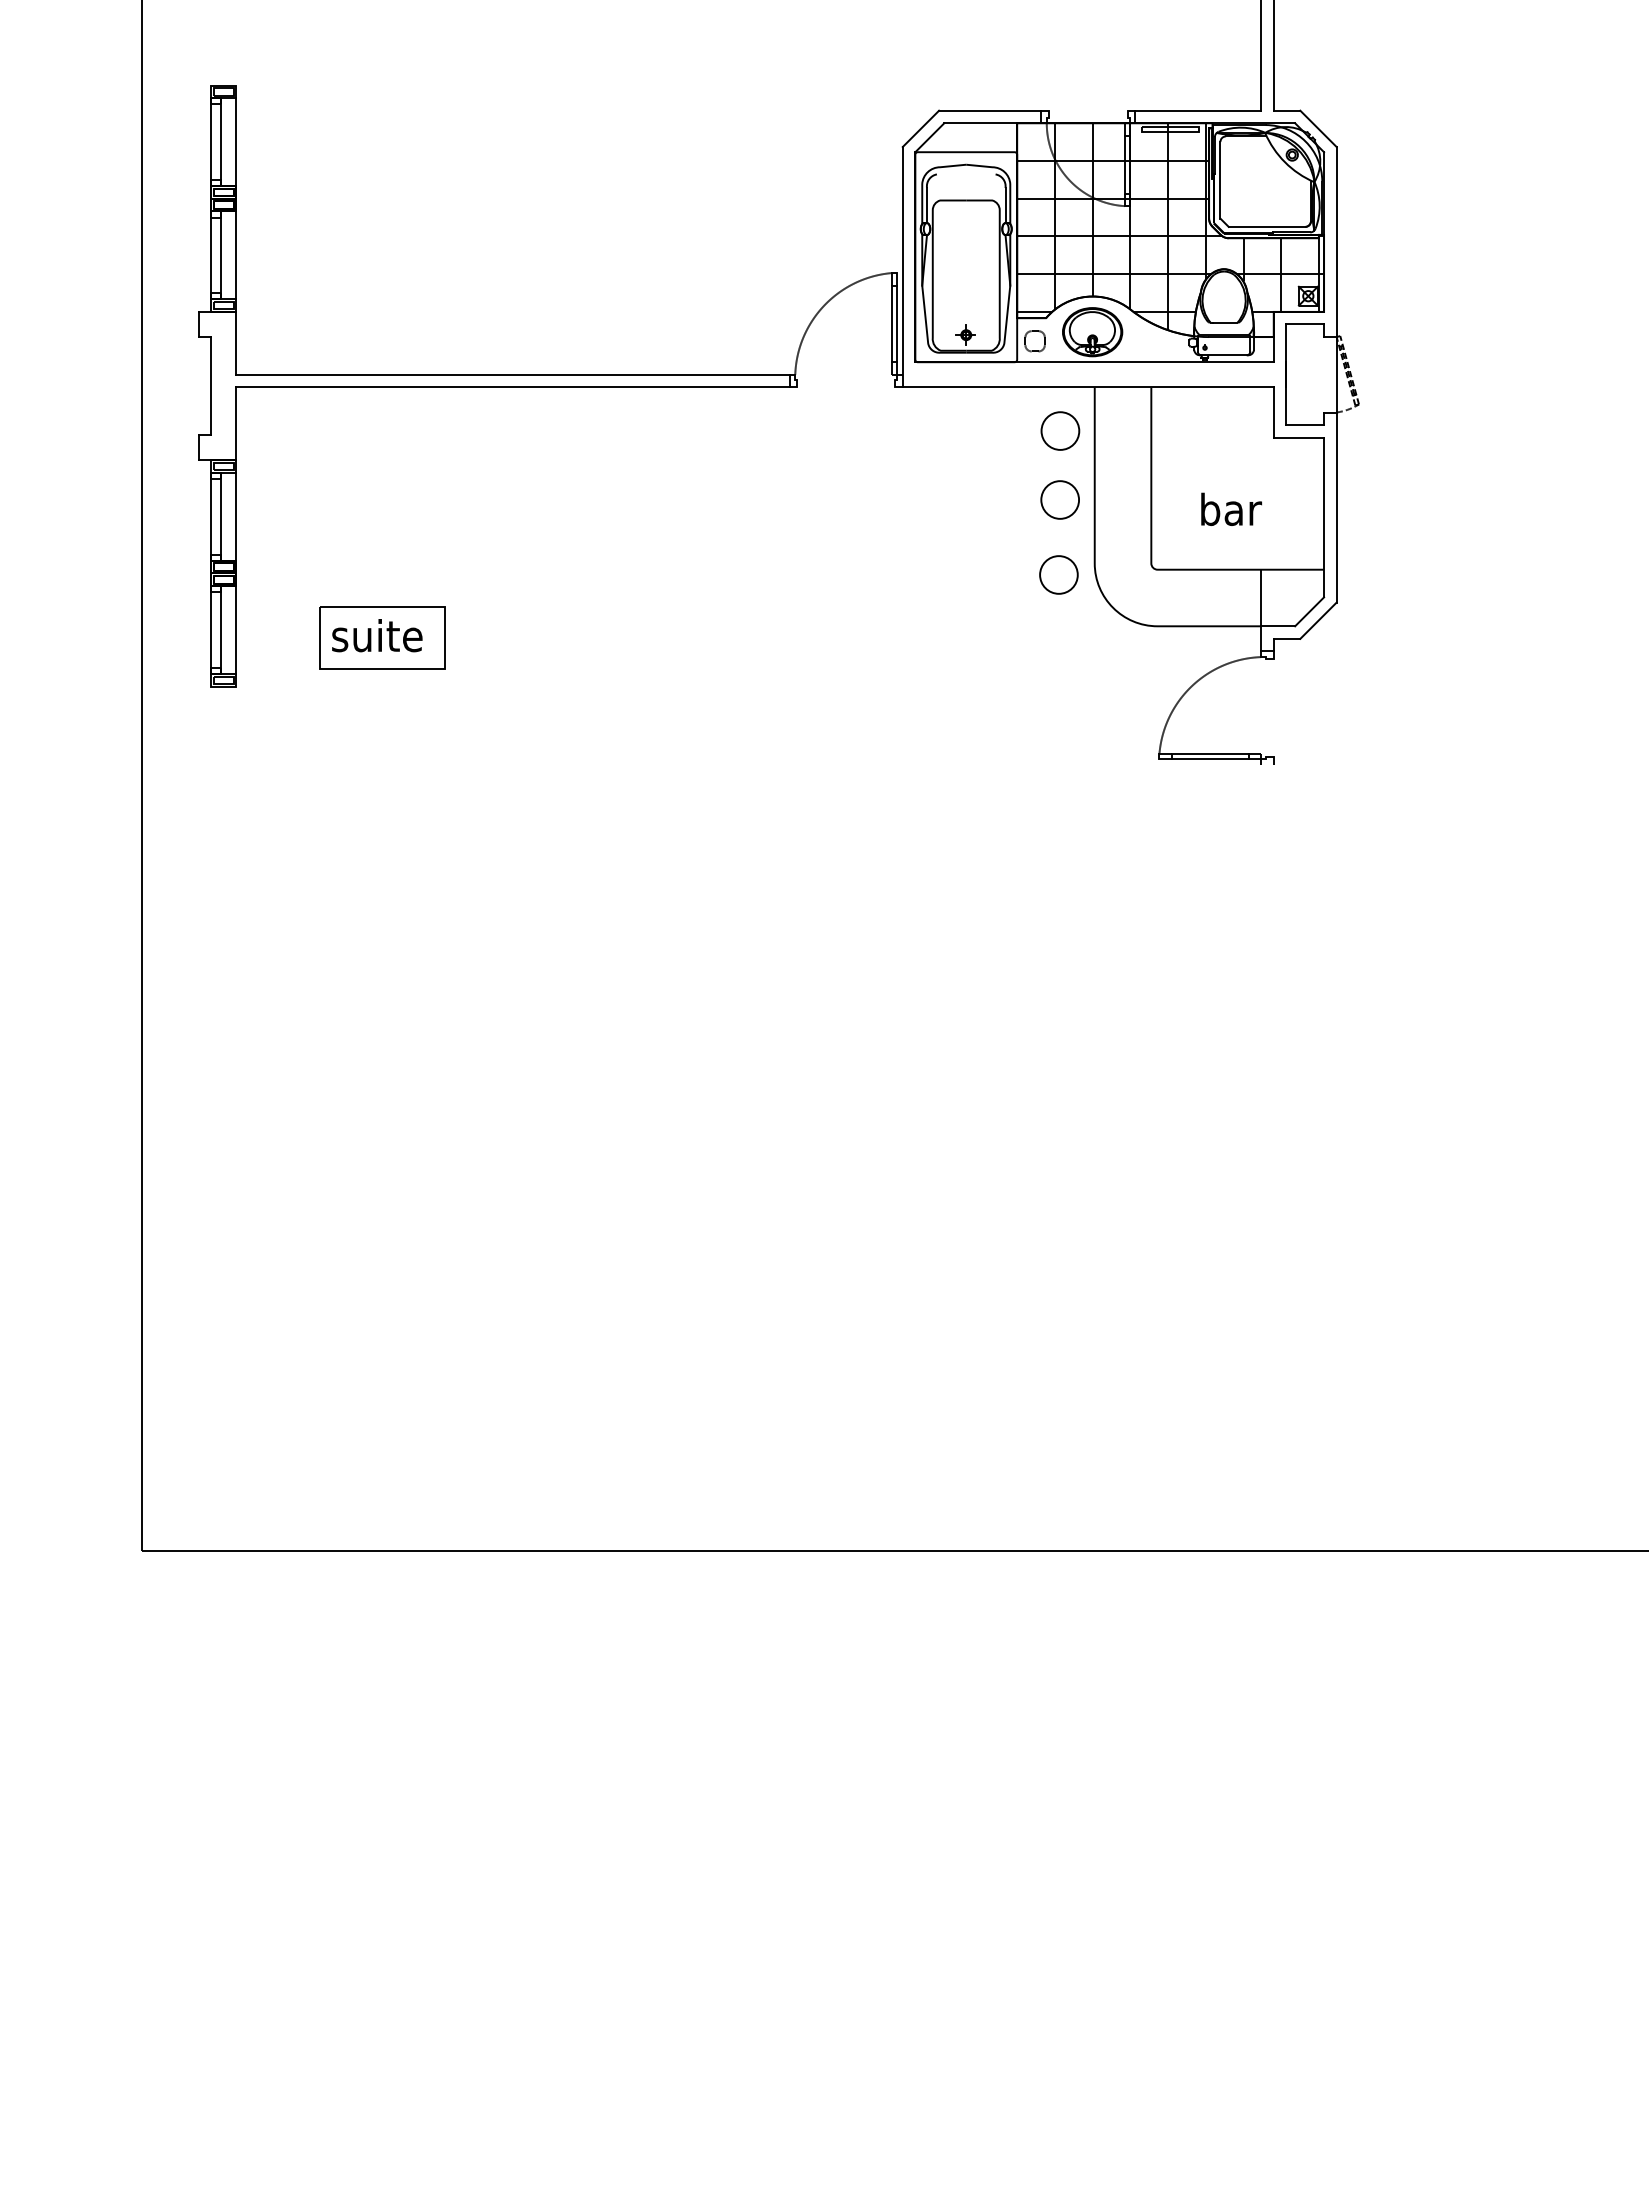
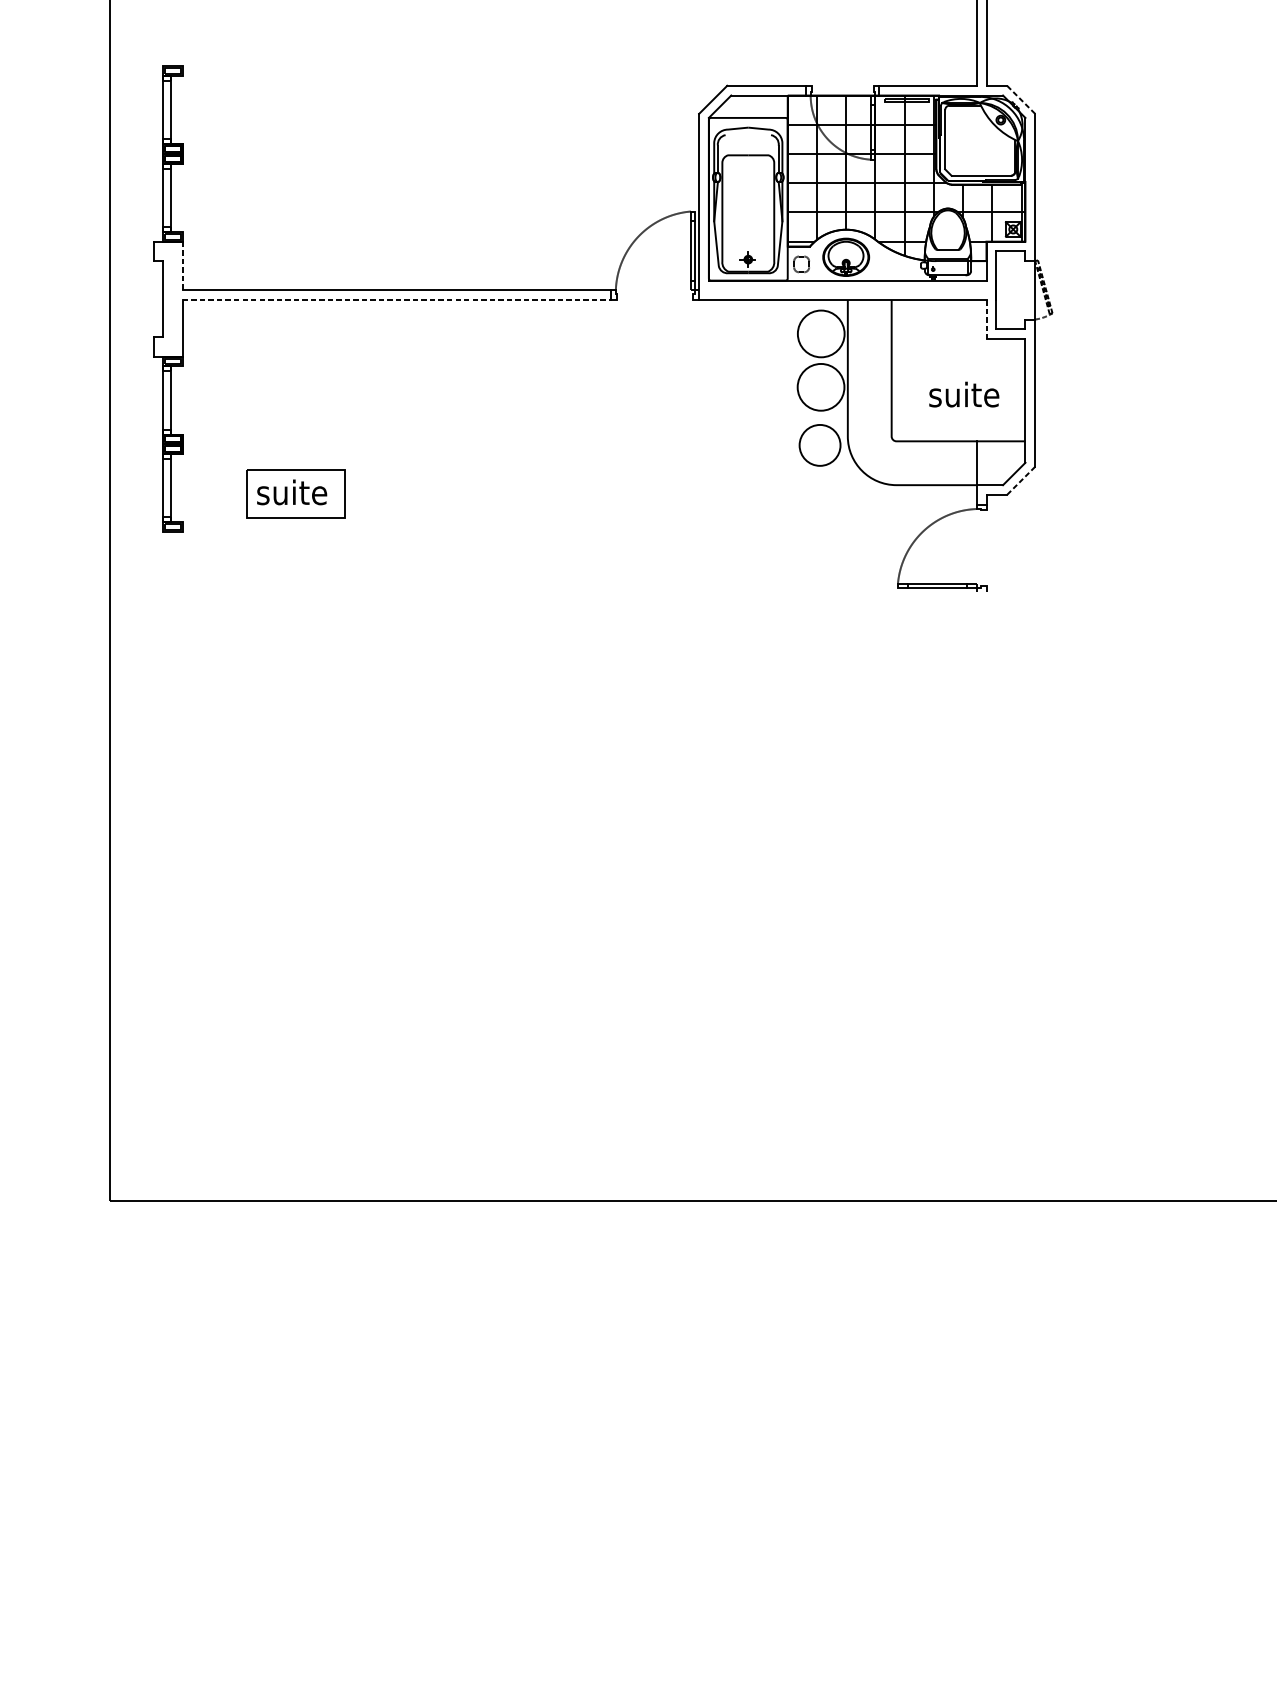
line: (1318, 128) -> (1021, 99), solid -> dashed
line: (236, 142) -> (183, 110), removed
line: (236, 255) -> (183, 197), removed
line: (236, 343) -> (183, 266), solid -> dashed
line: (512, 387) -> (396, 300), solid -> dashed
line: (1273, 413) -> (986, 320), solid -> dashed
circle: (1060, 430) -> (821, 333), size x1.6
circle: (1060, 499) -> (821, 386), size x1.6
text: (1244, 509) -> (963, 394), bar -> suite
line: (236, 516) -> (183, 400), removed
circle: (1058, 574) -> (819, 445), size x1.4
line: (1318, 620) -> (1021, 480), solid -> dashed
line: (236, 630) -> (183, 488), removed

